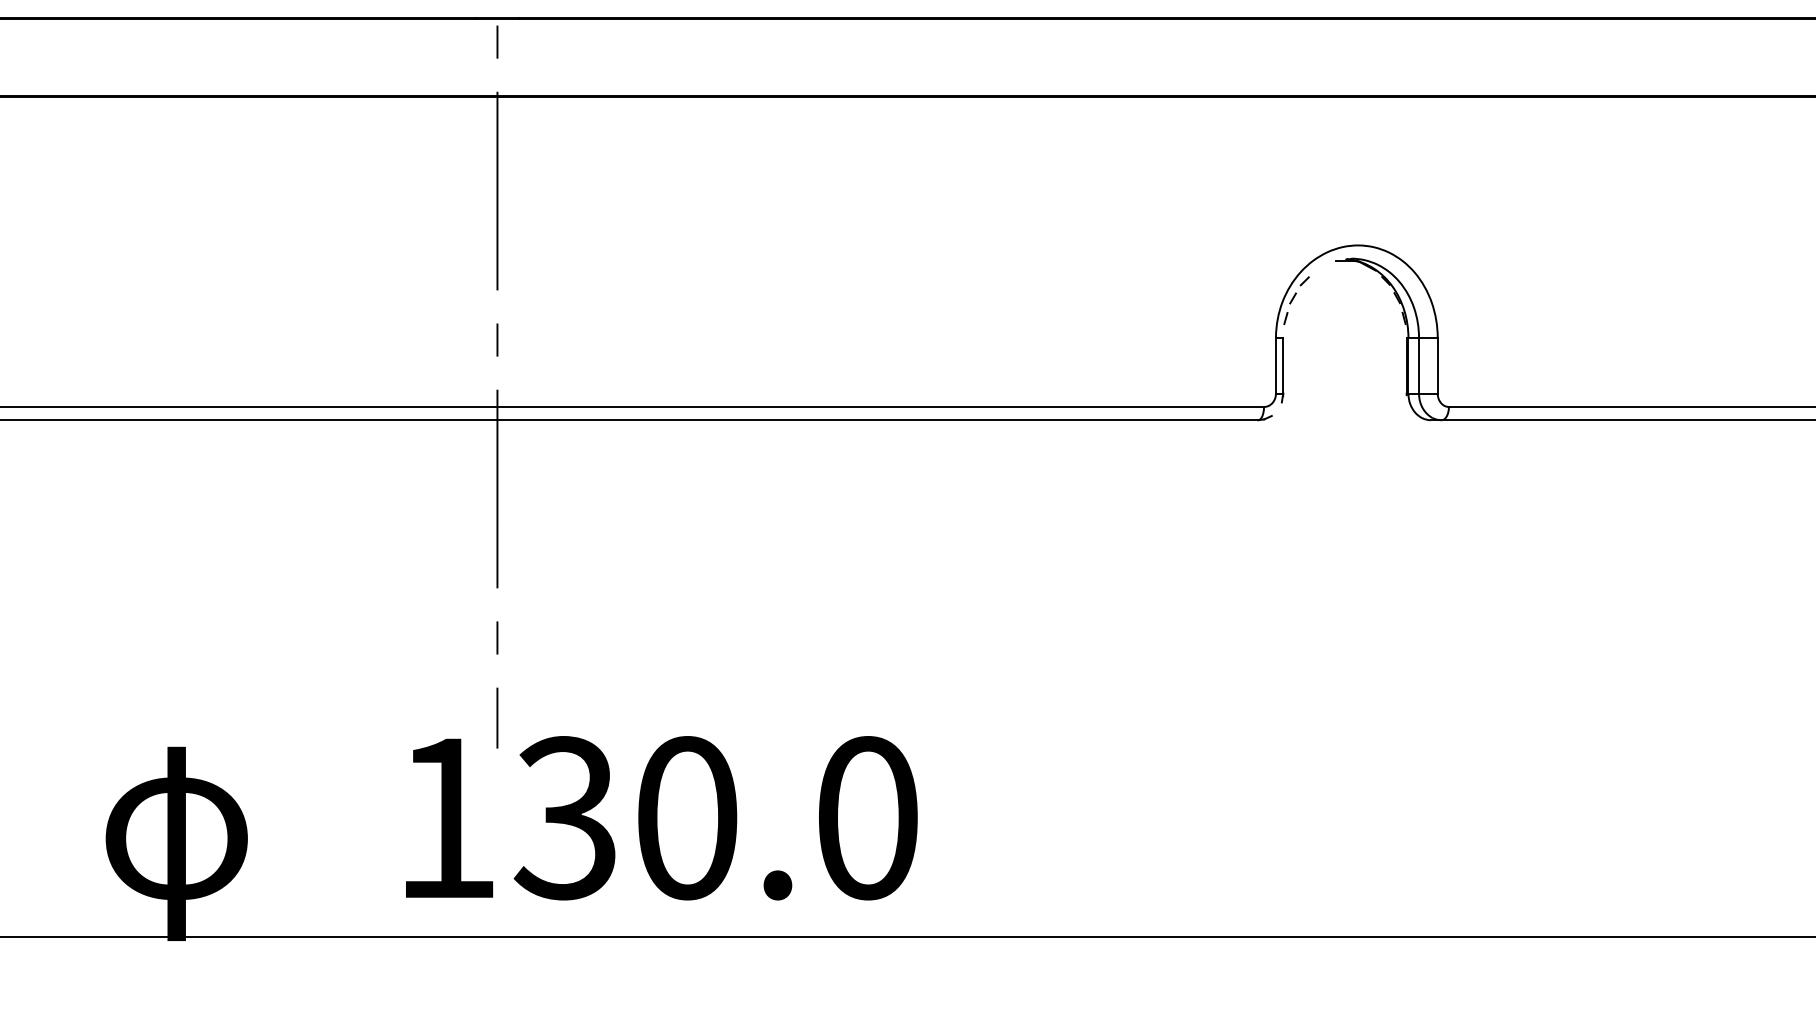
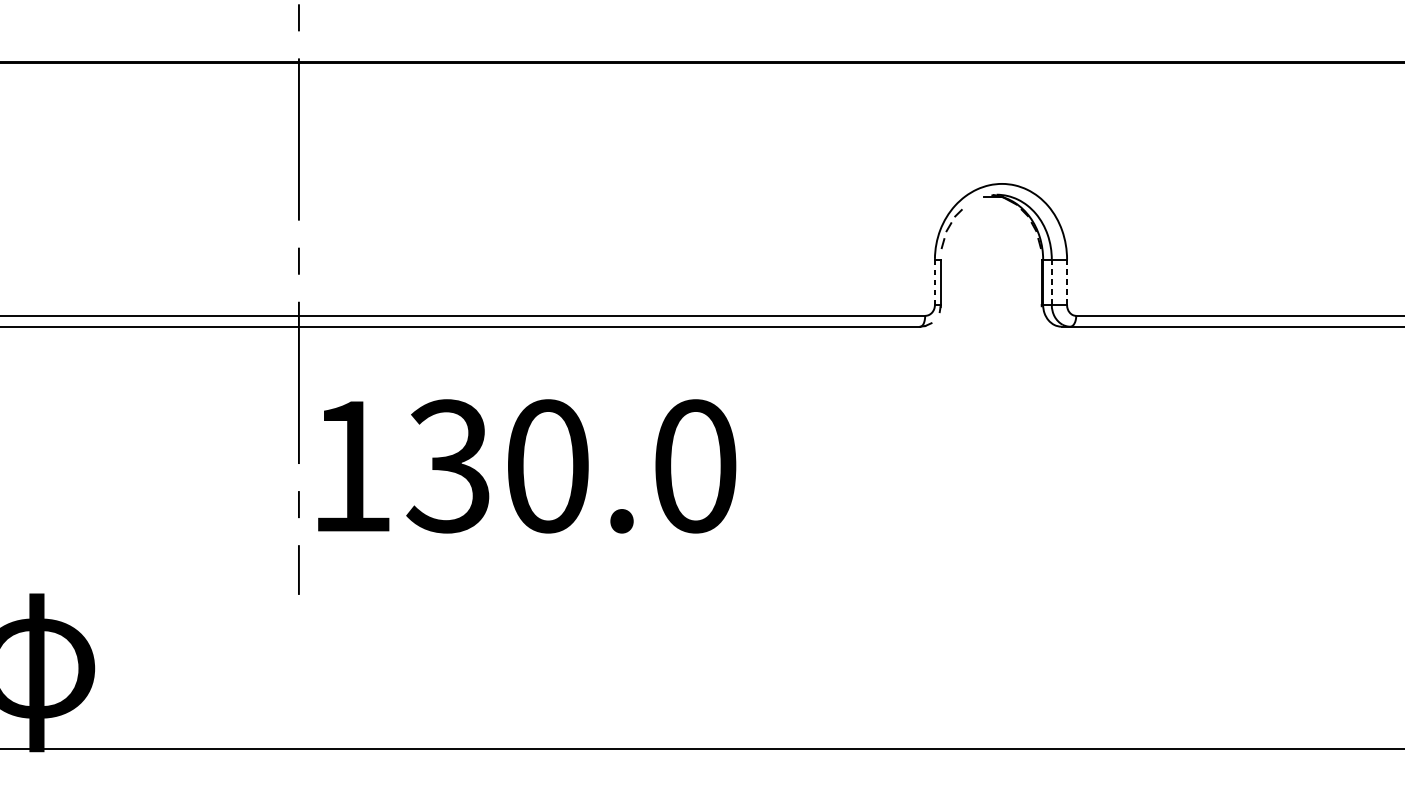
line: (1275, 365) -> (934, 281), solid -> dashed
line: (1419, 365) -> (1052, 281), solid -> dashed
line: (1437, 365) -> (1066, 281), solid -> dashed
text: (661, 818) -> (526, 466), moved

